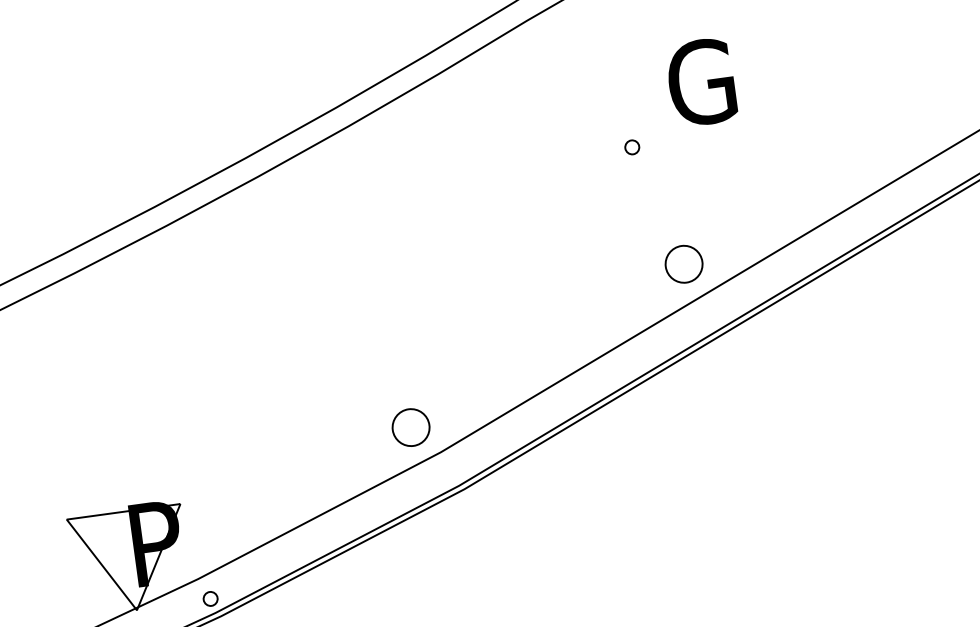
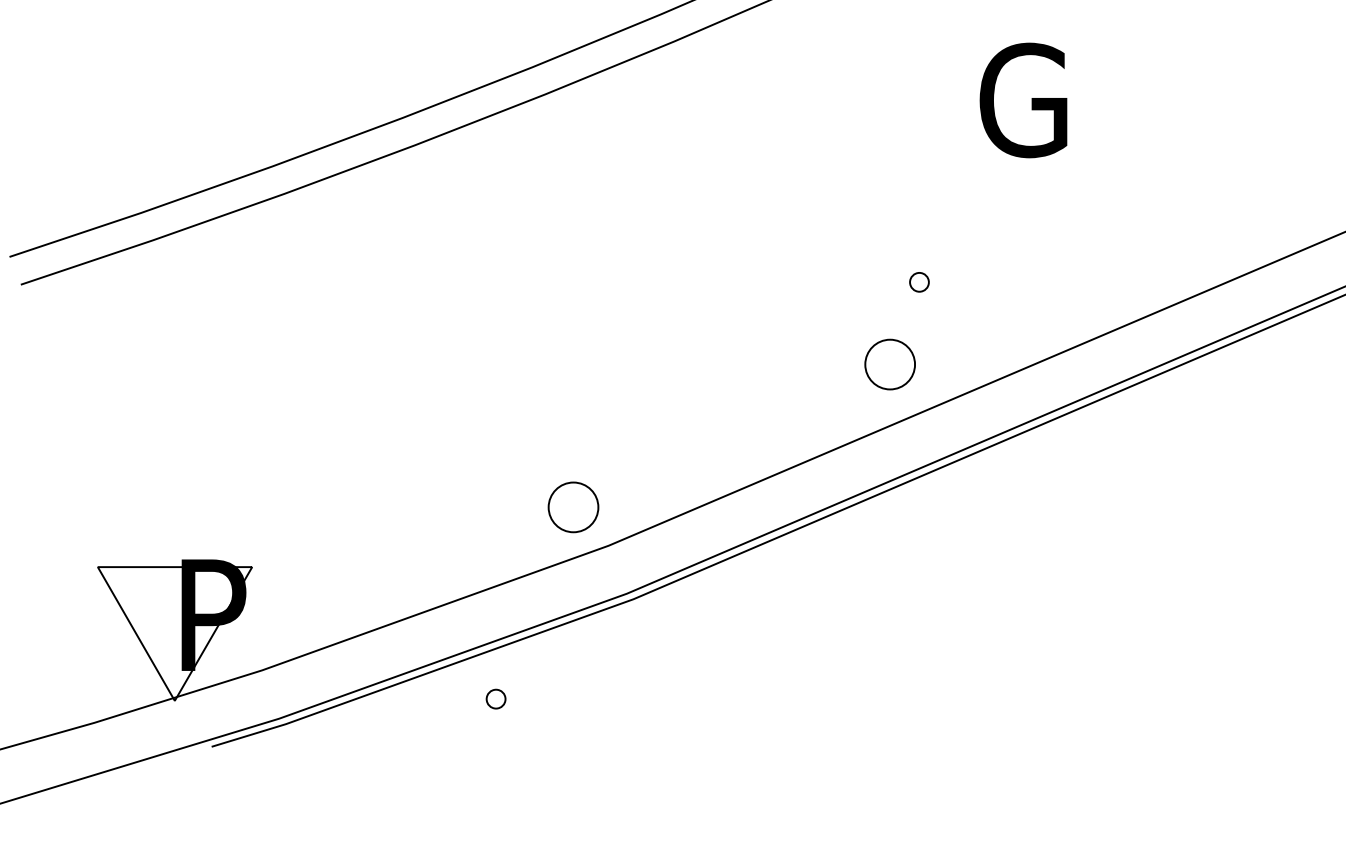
part: (632, 147) -> (919, 282), moved
part: (683, 264) -> (889, 364), moved
part: (210, 598) -> (495, 698), moved

